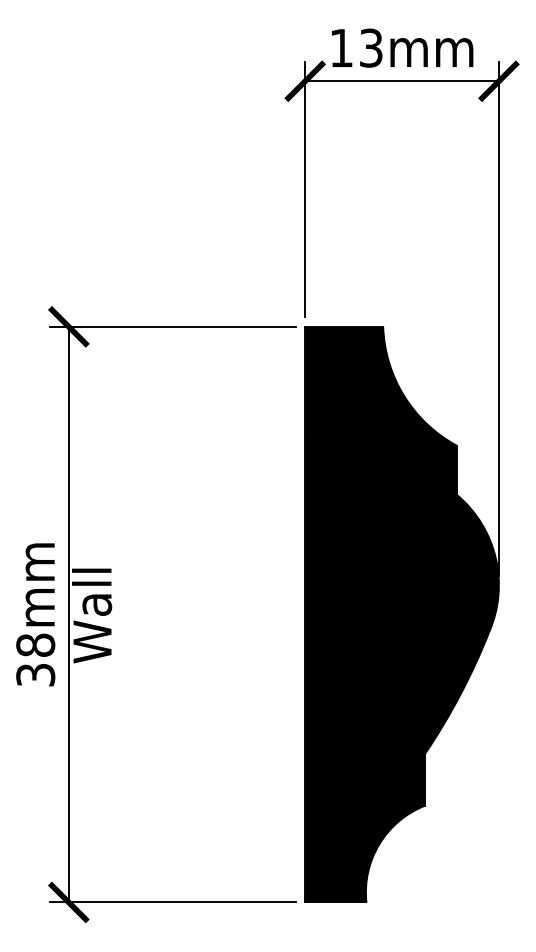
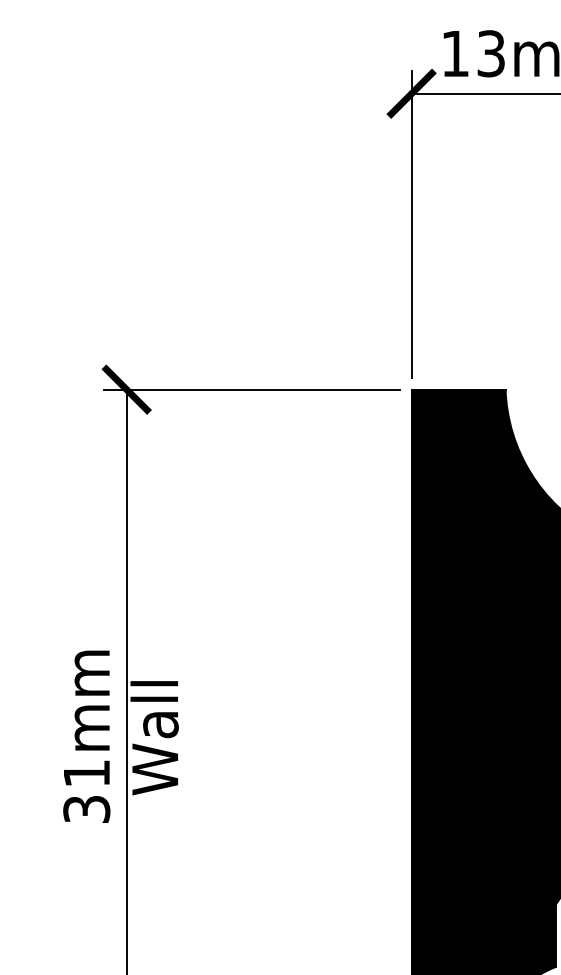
text: (35, 644) -> (86, 772), 38mm -> 31mm

